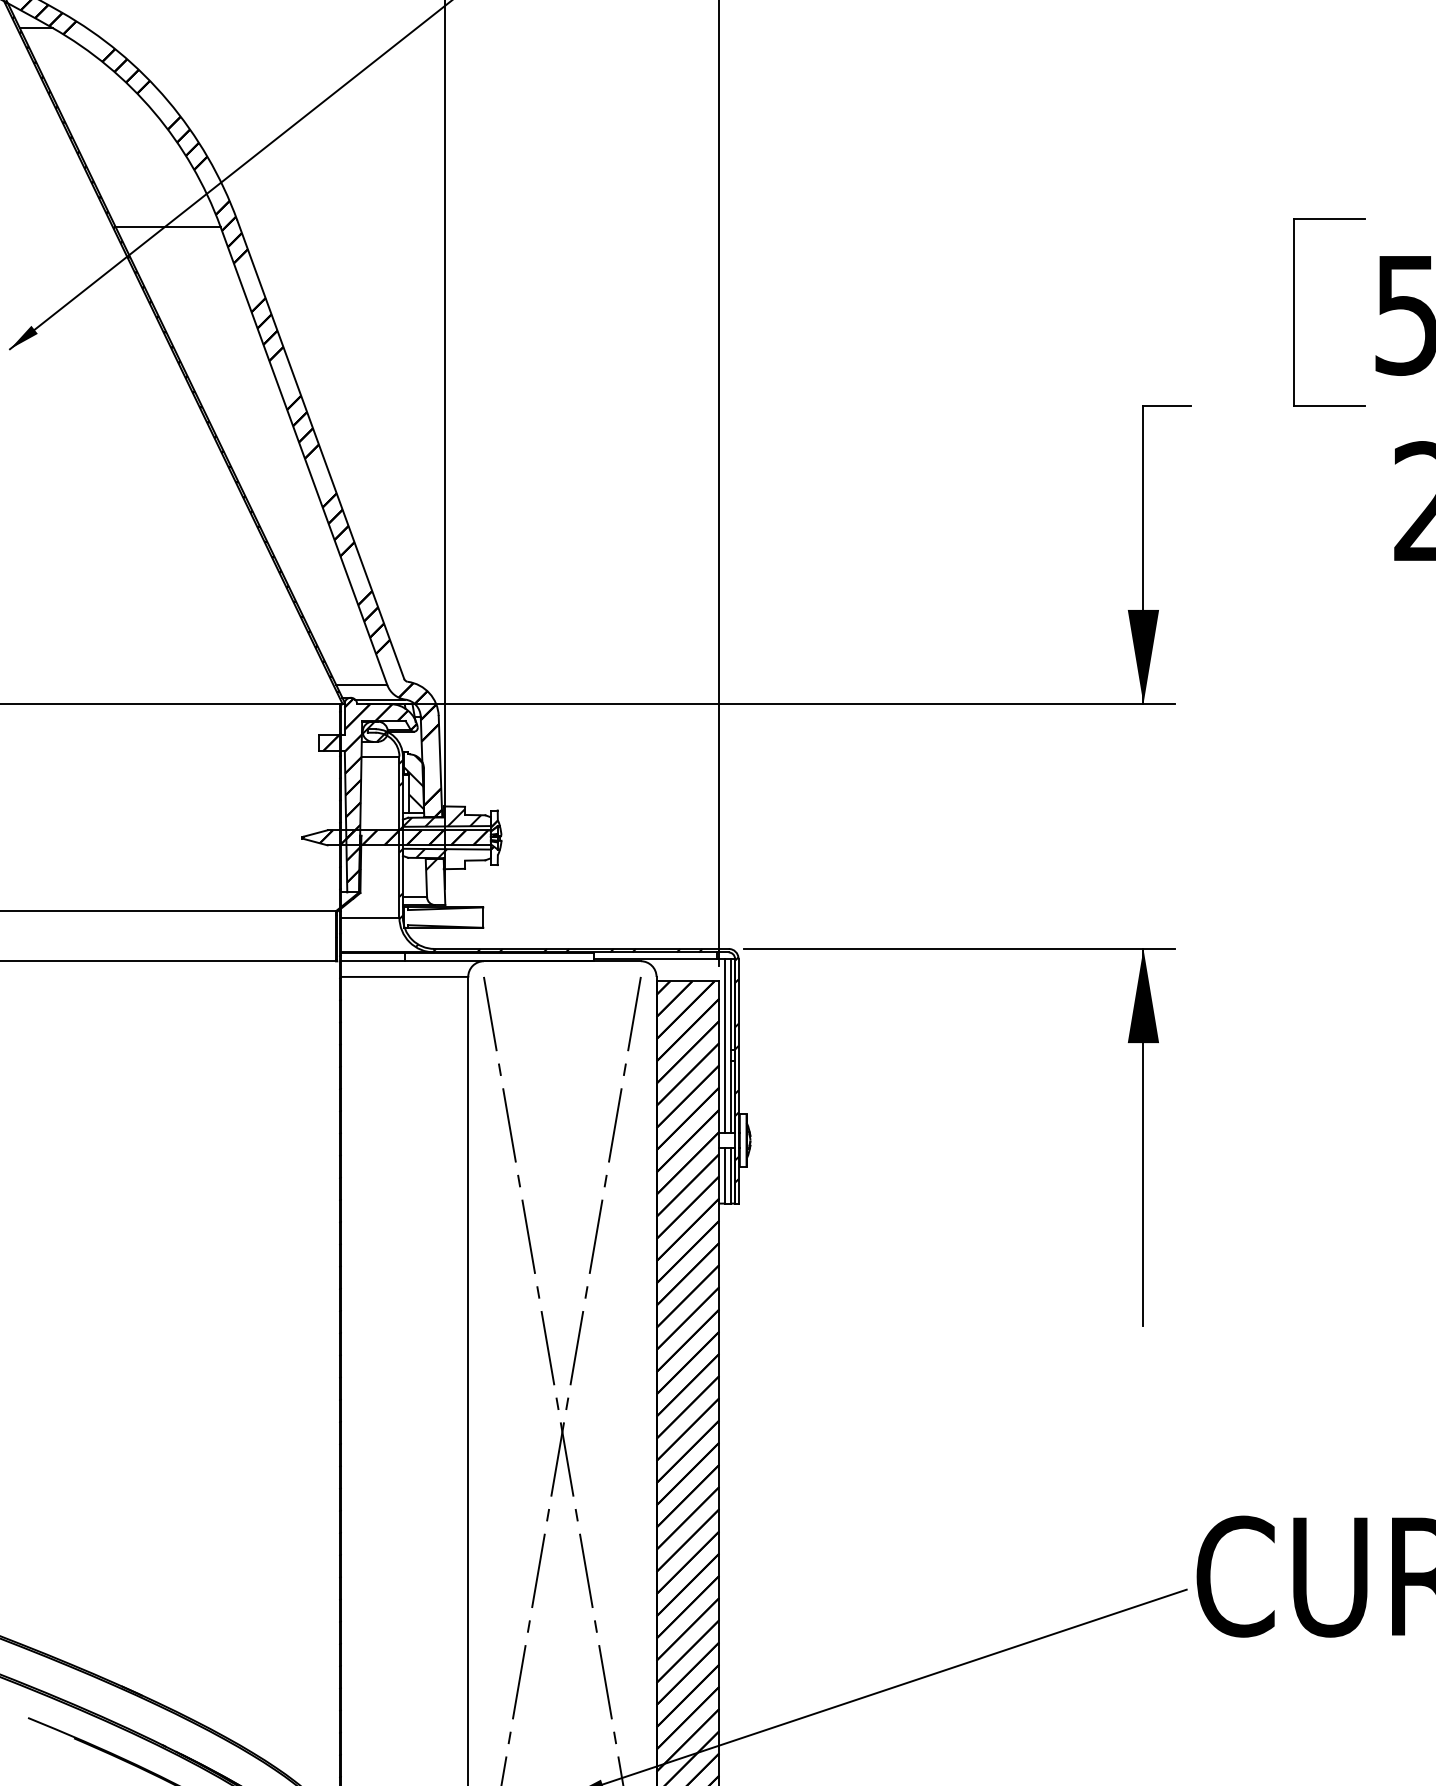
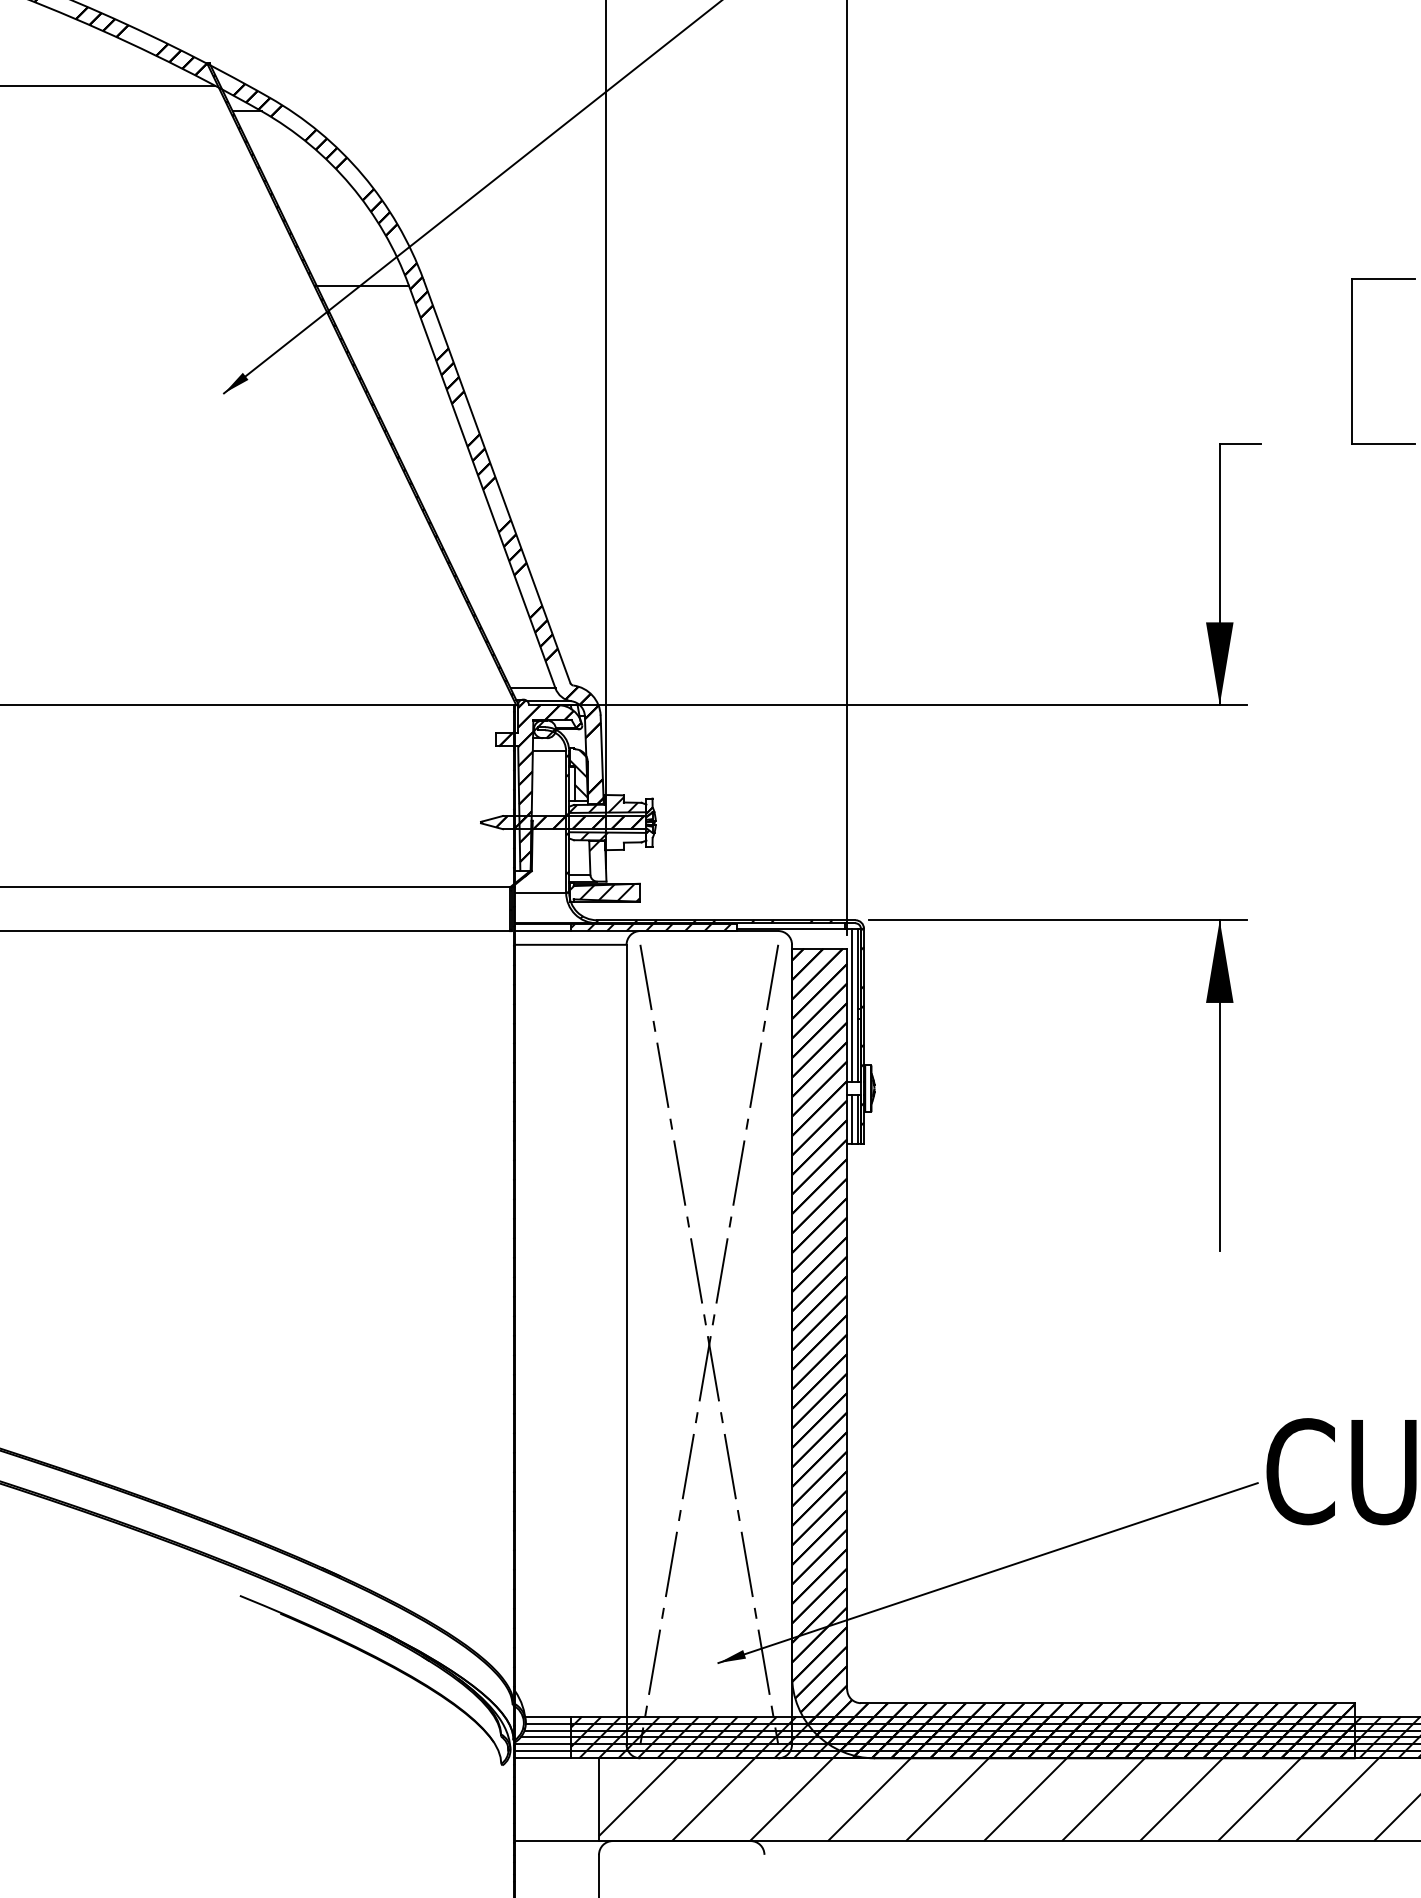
hatch: (443, 917) -> (604, 892), added
hatch: (496, 957) -> (651, 927), added

